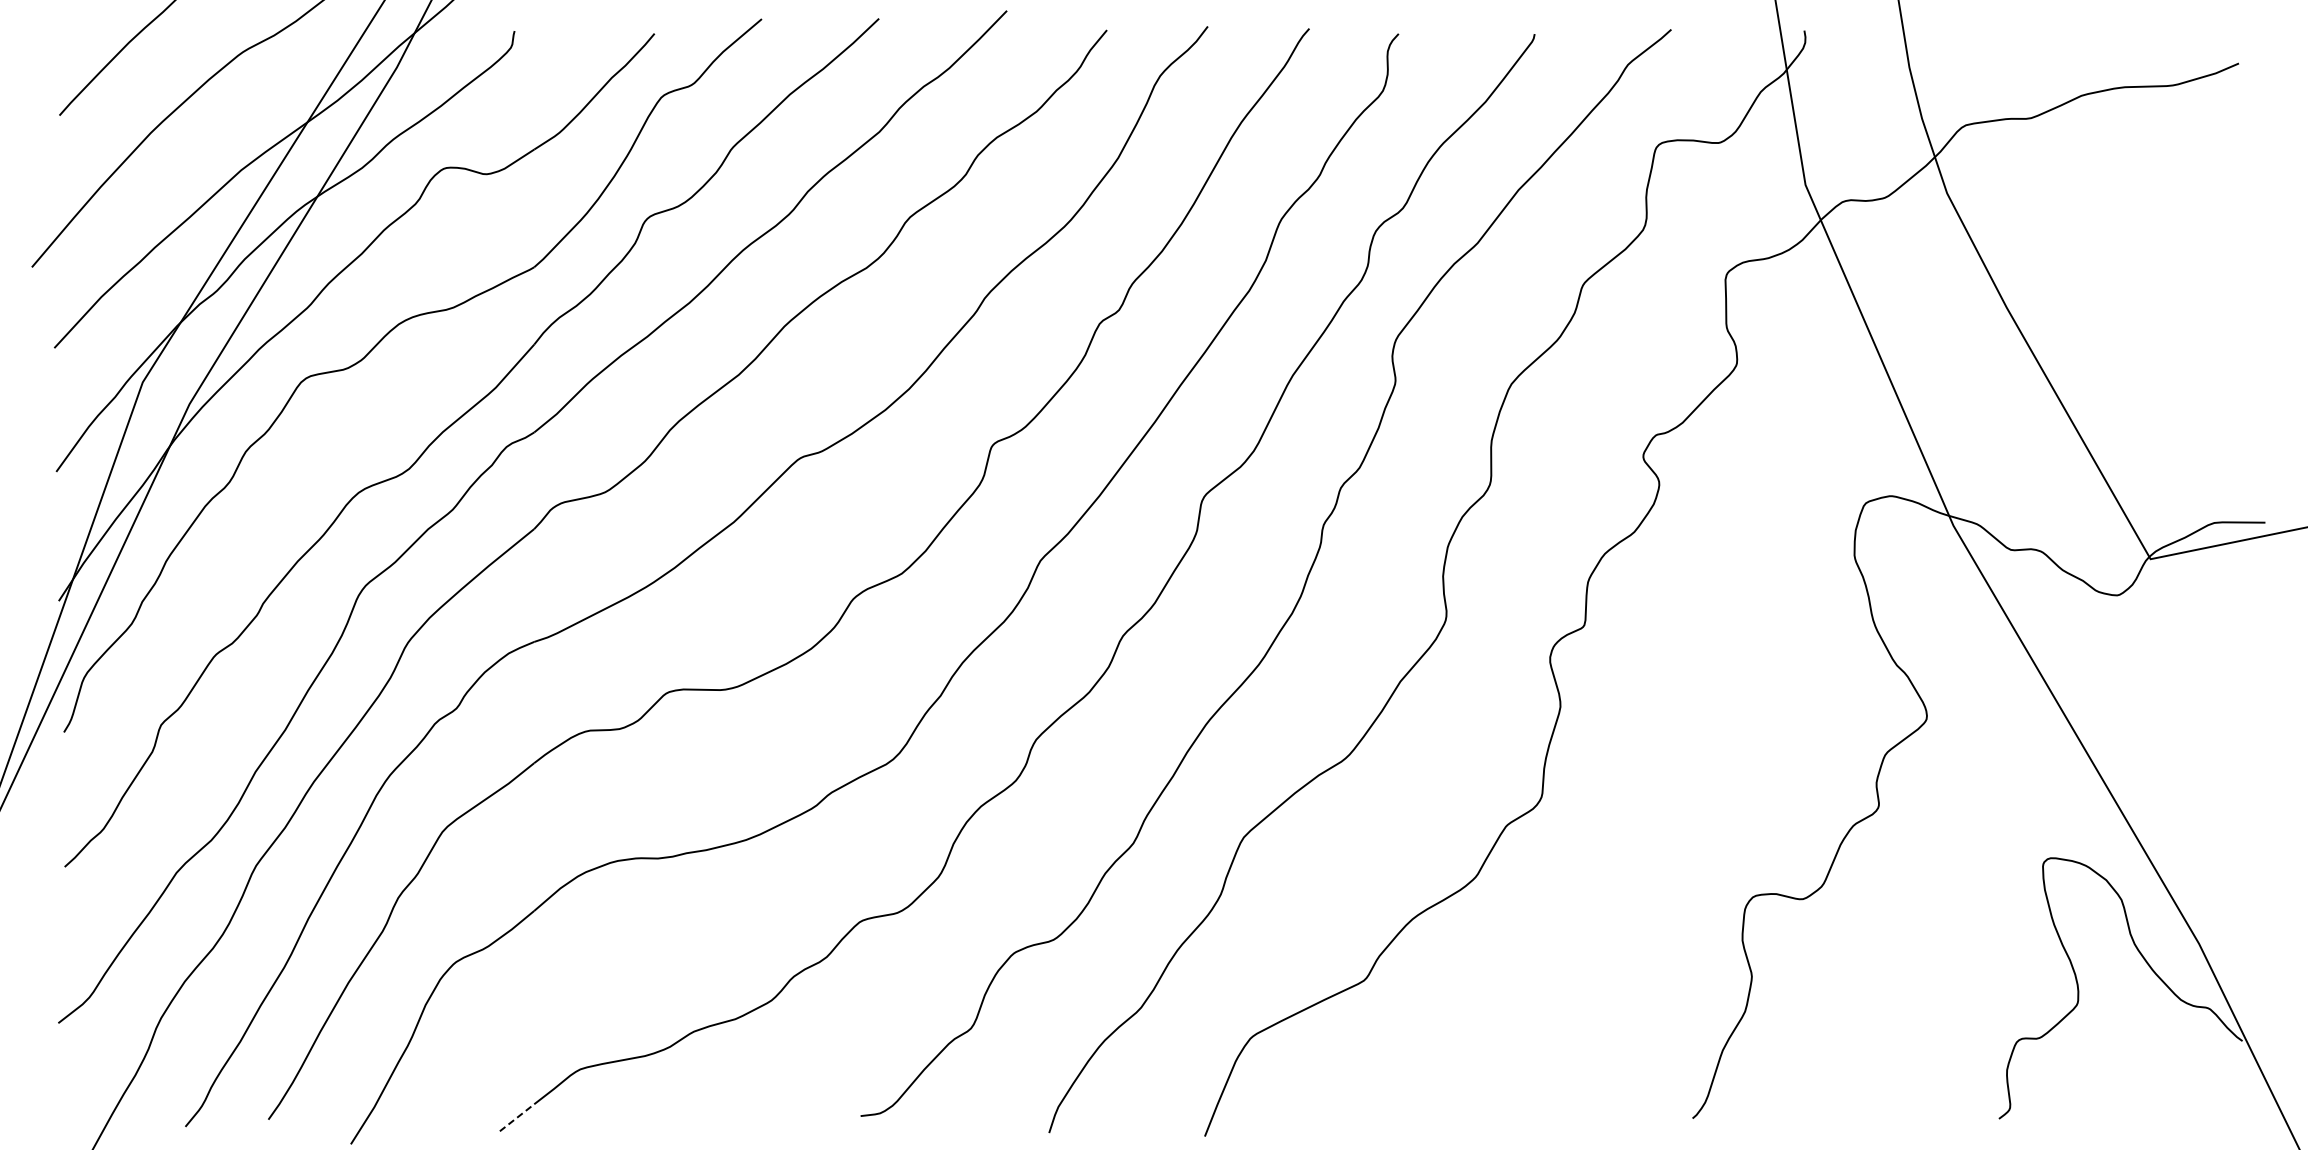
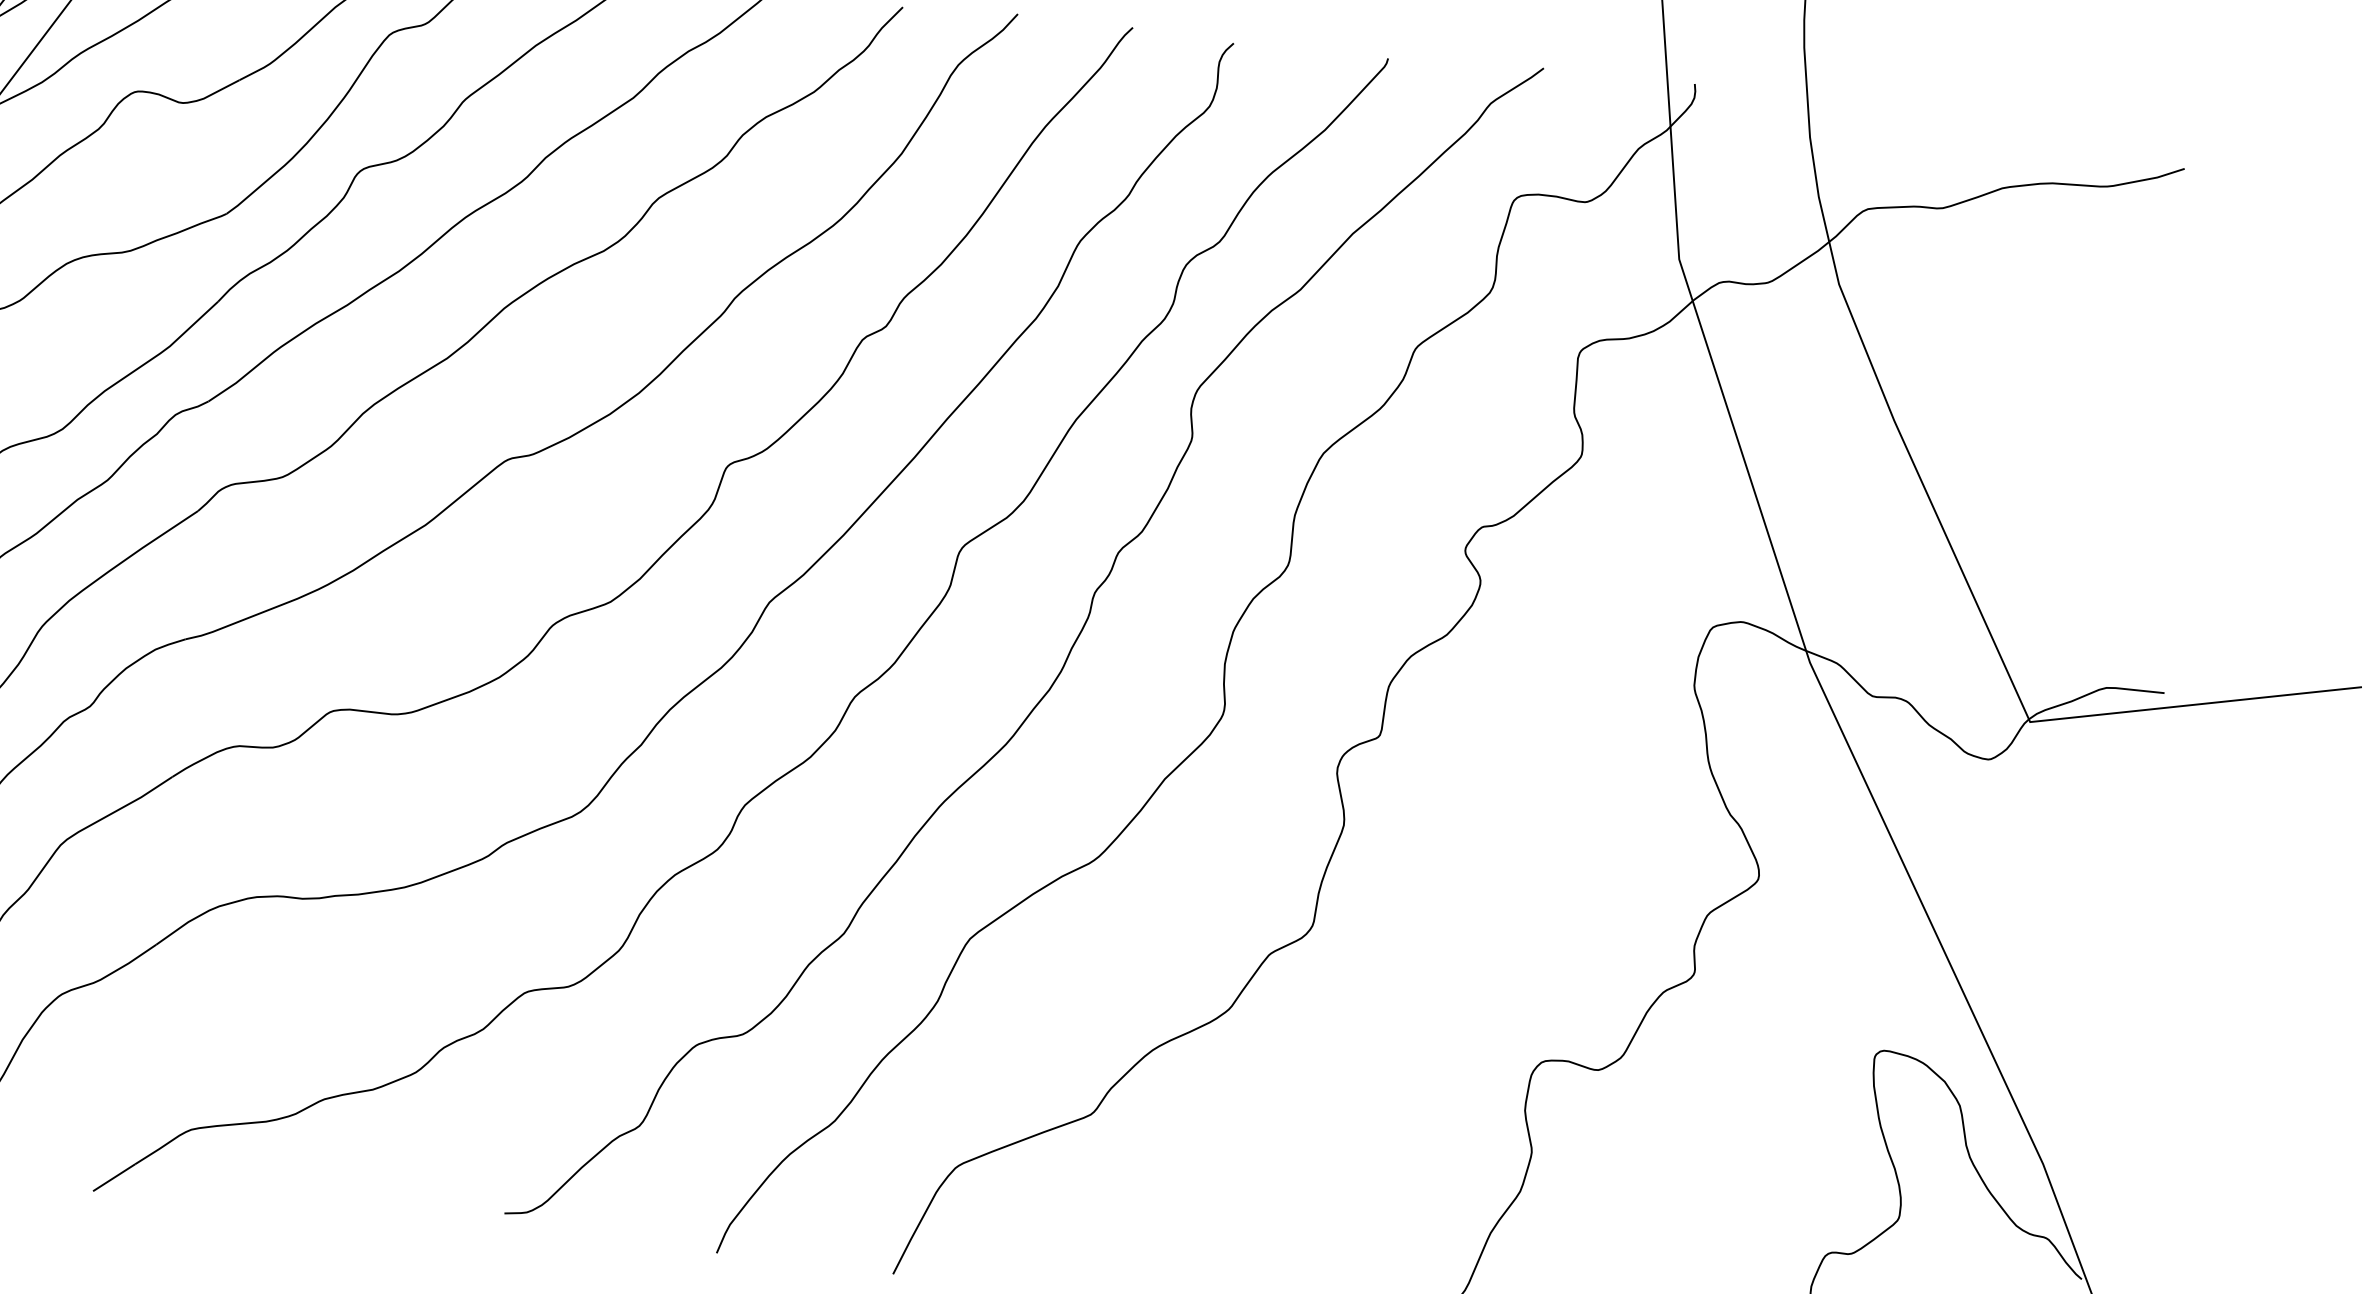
line: (517, 1117) -> (114, 1177), dashed -> solid

